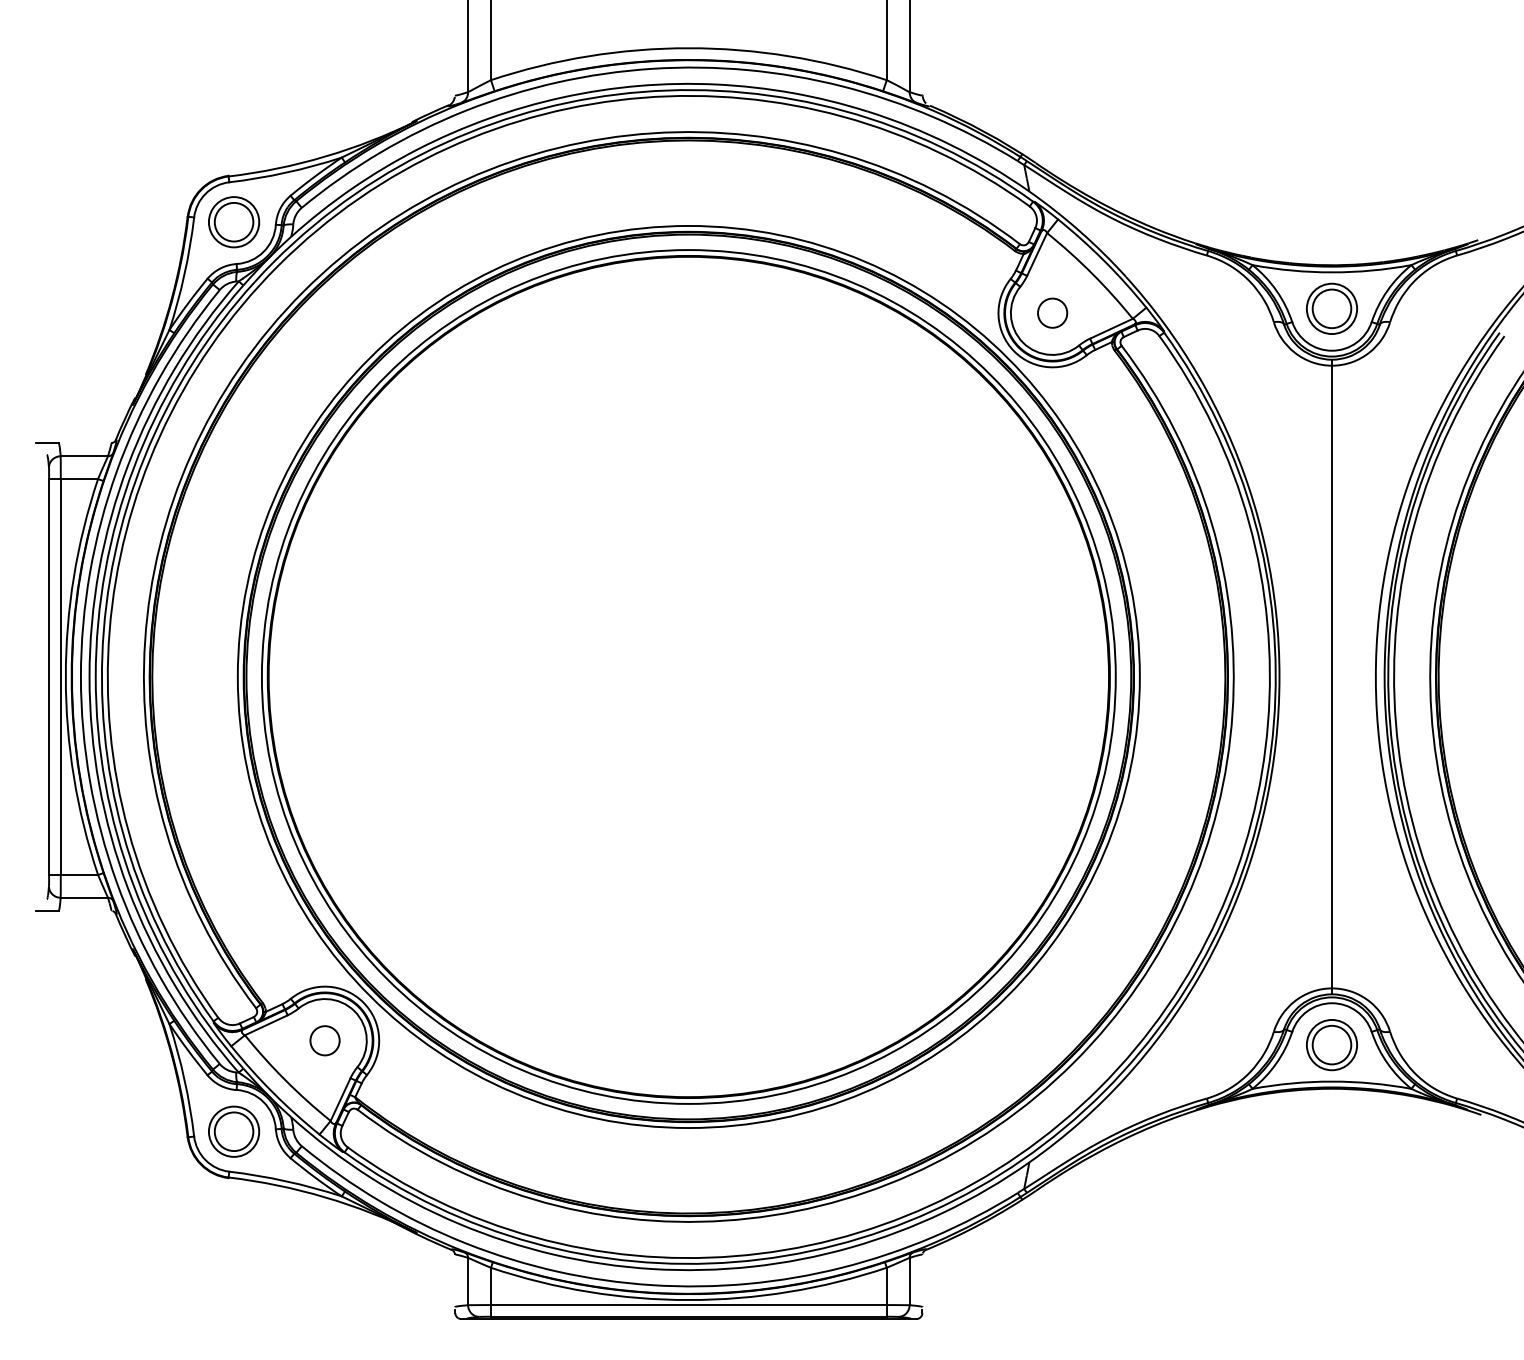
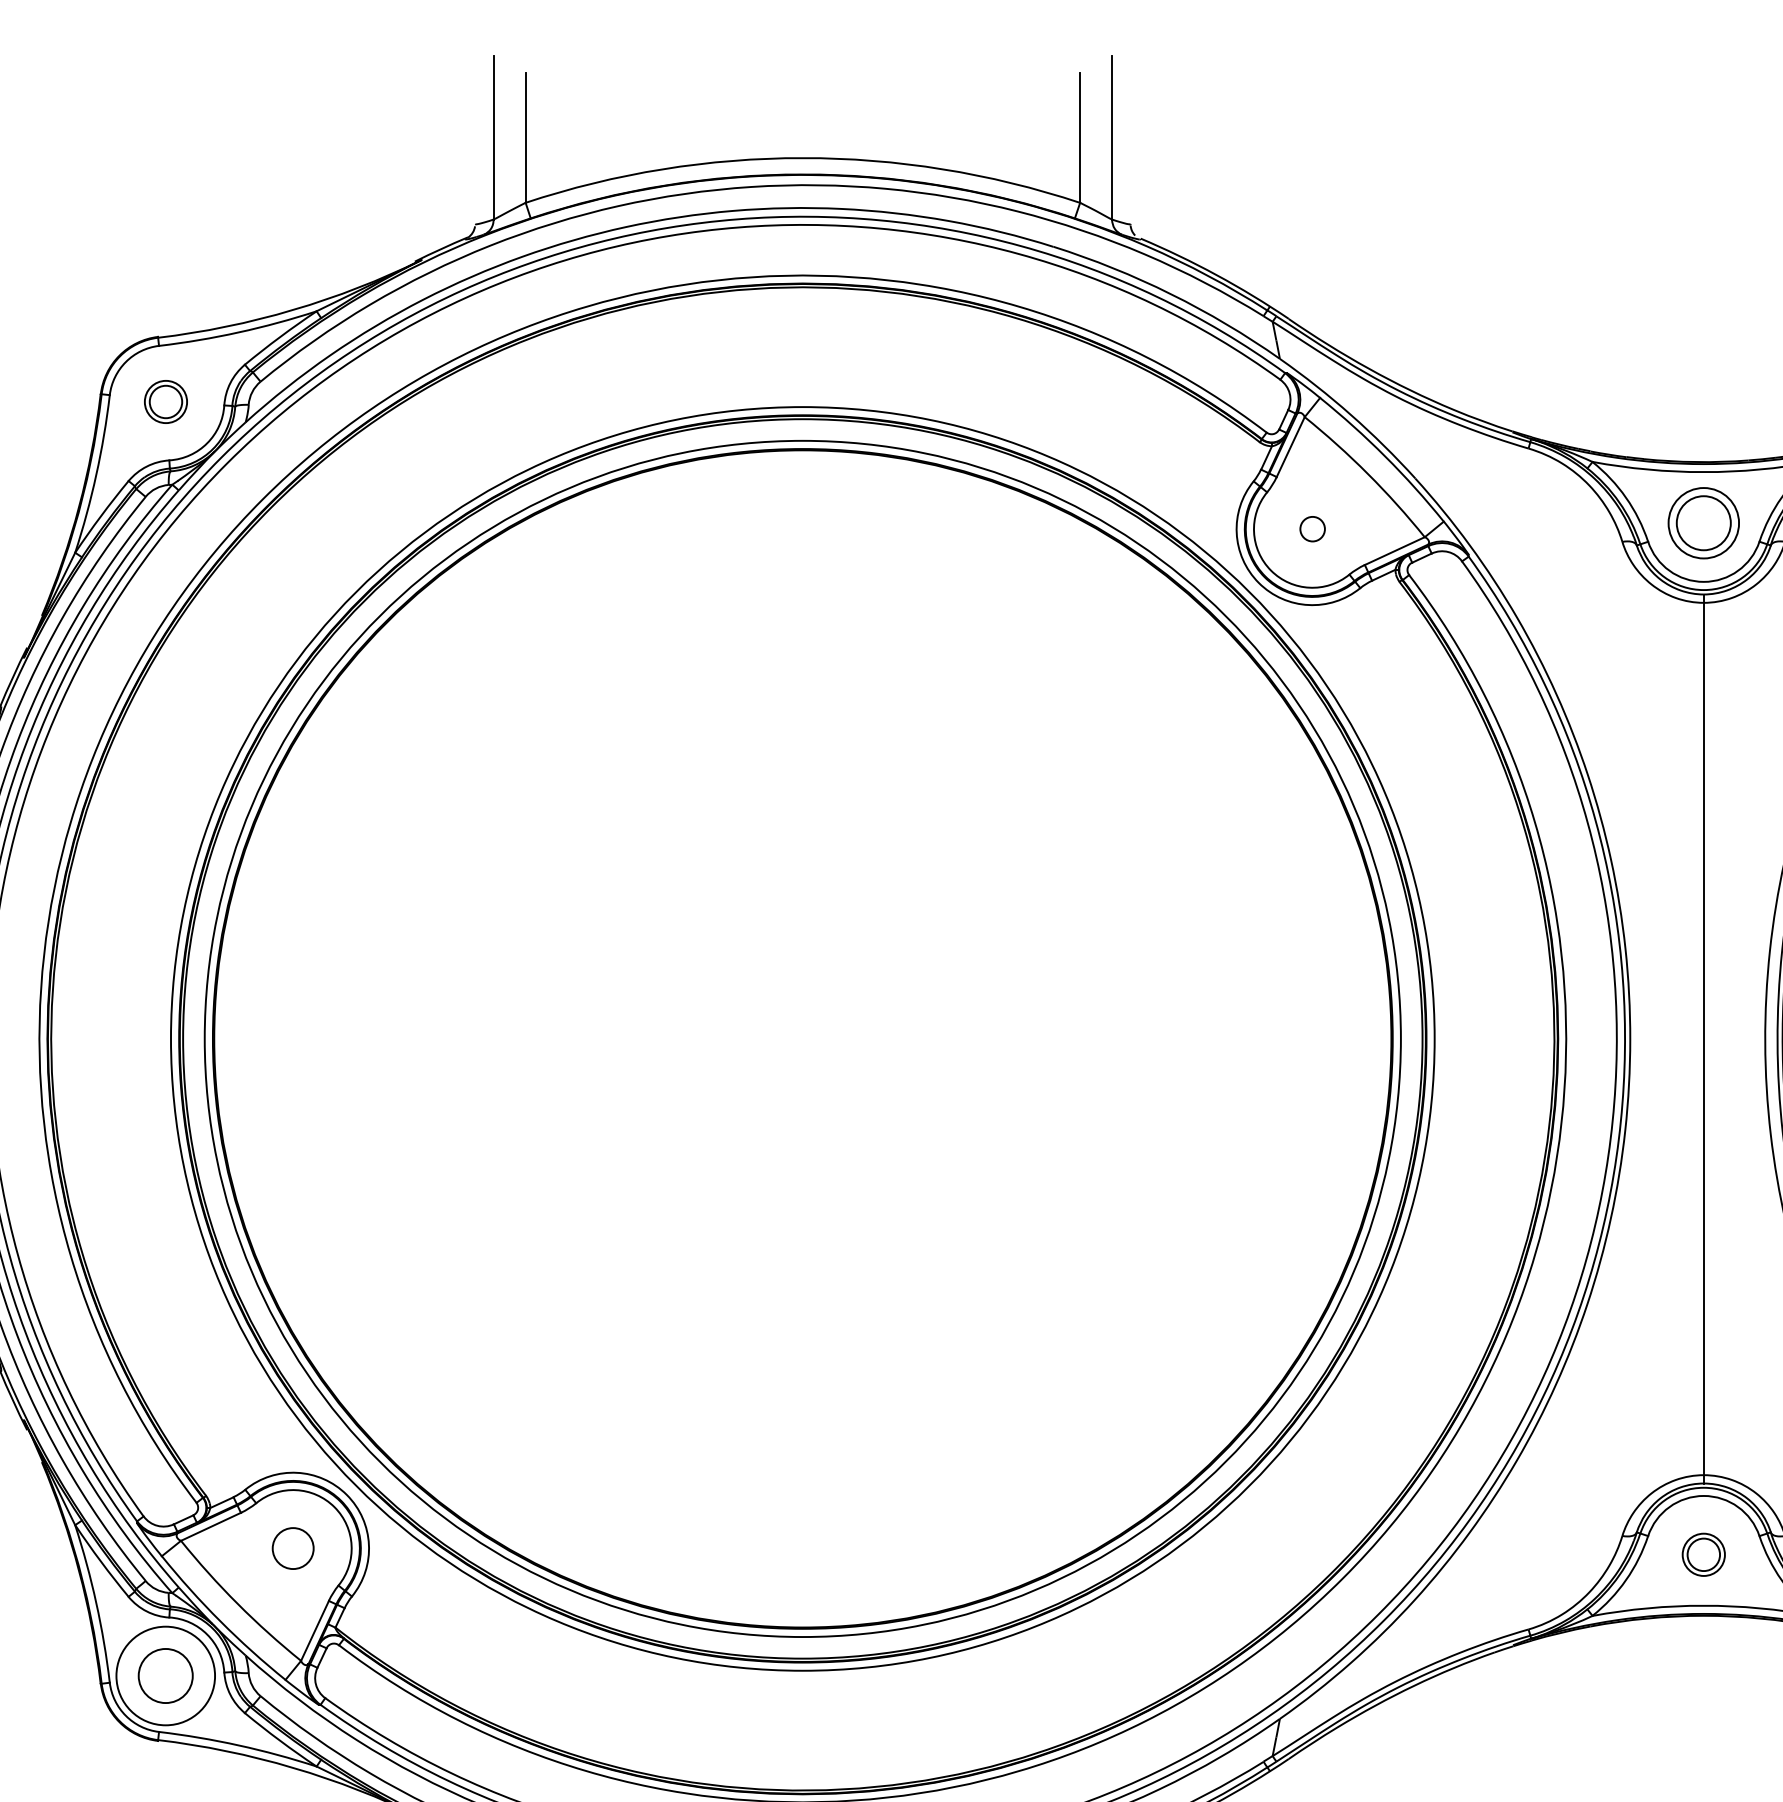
part: (234, 222) -> (166, 402), size x0.6
circle: (1052, 312) -> (1312, 528), size x0.6
part: (1331, 1045) -> (1703, 1555), size x0.6
circle: (233, 1131) -> (164, 1675), size x1.4

